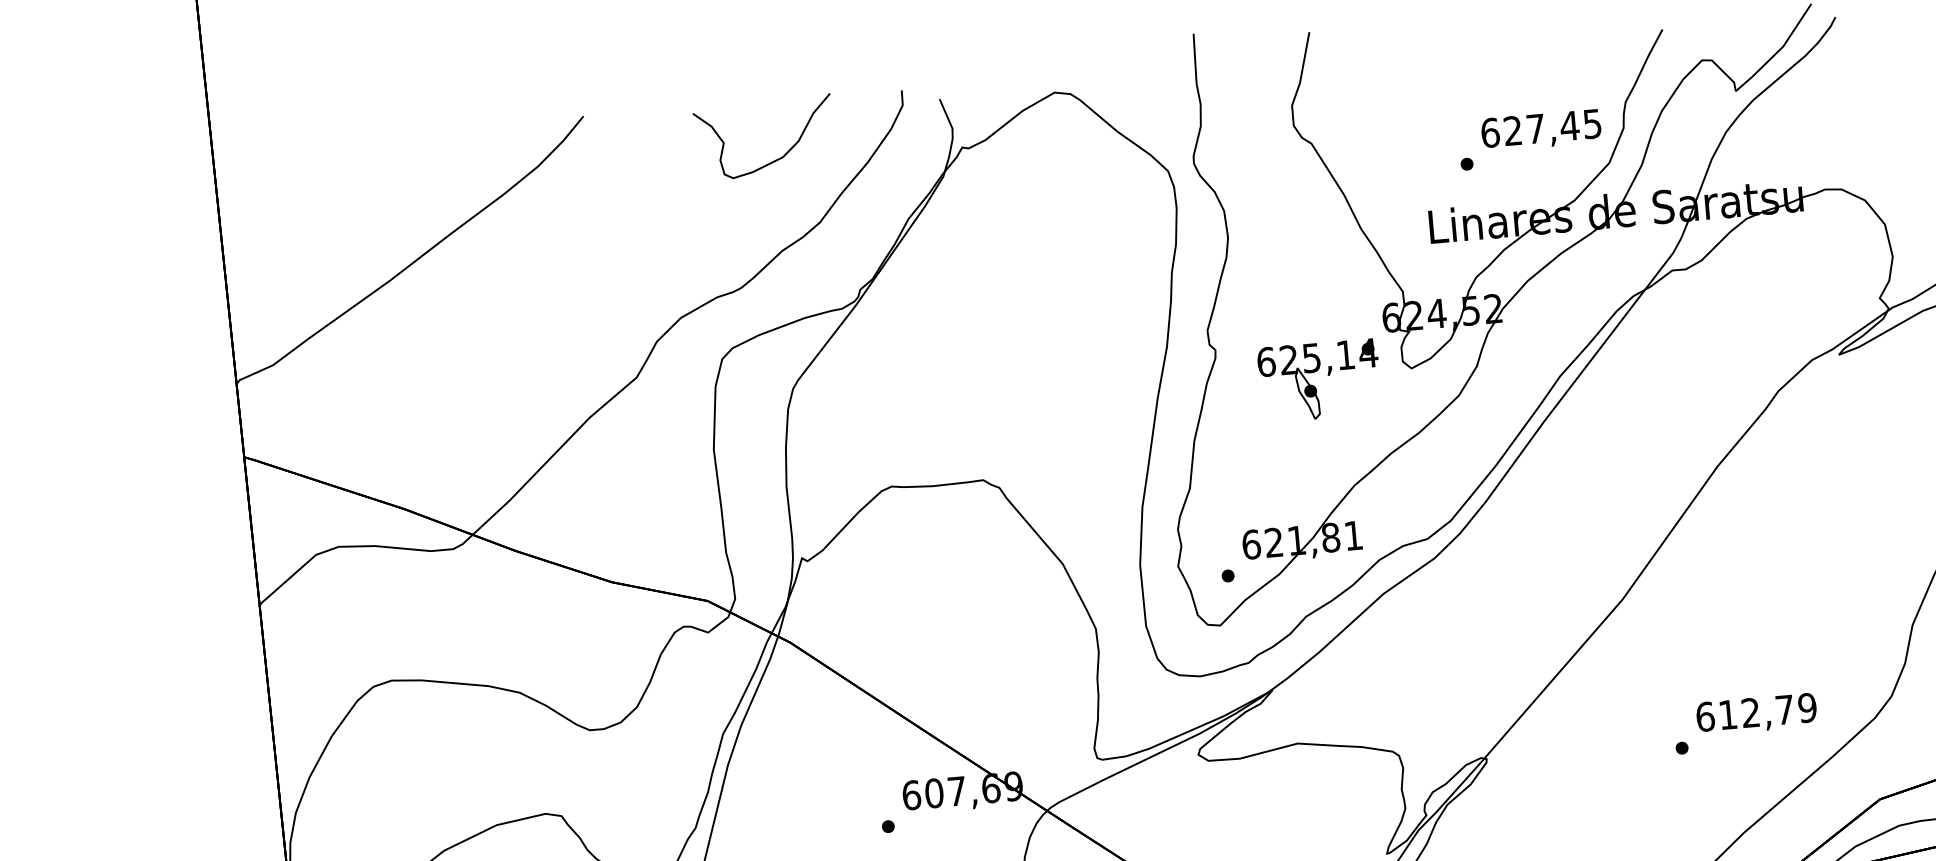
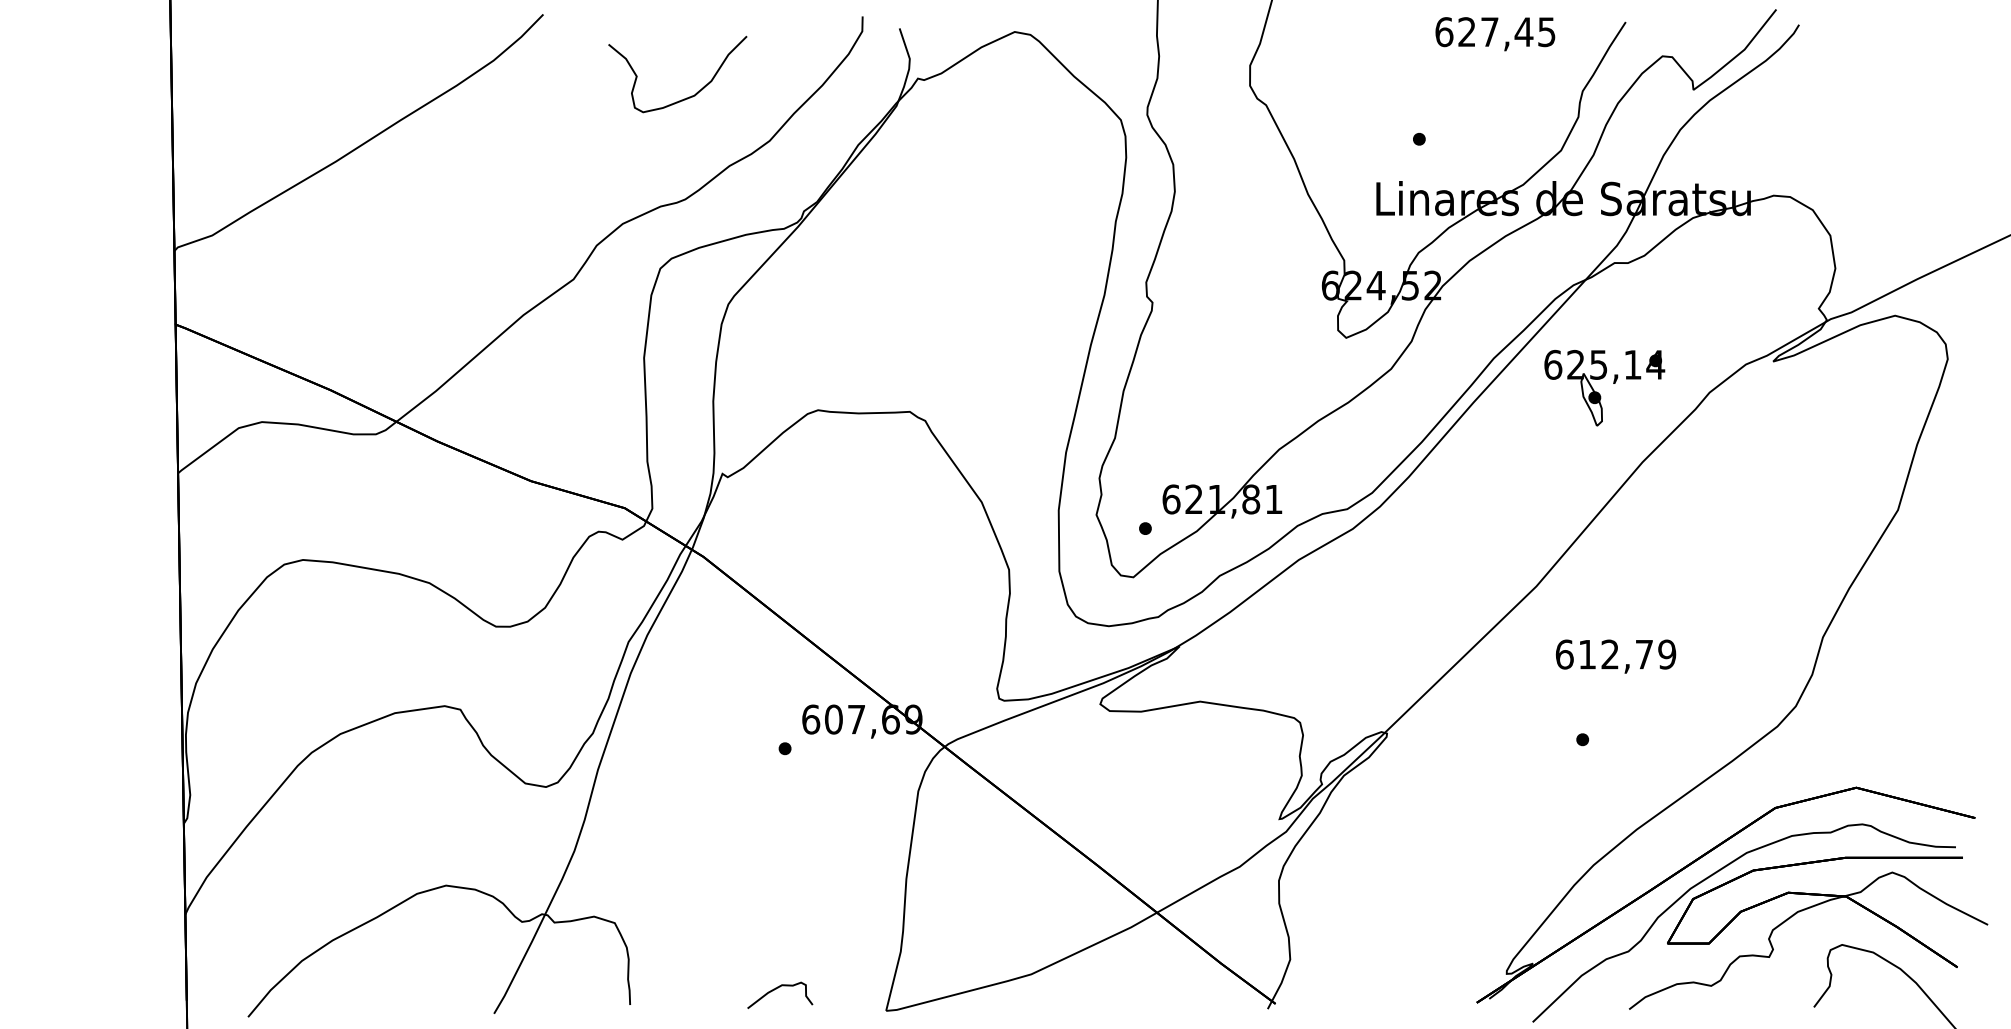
text: (1541, 130) -> (1495, 34), moved
curve: (775, 159) -> (686, 97), moved
part: (1315, 386) -> (1599, 393), moved
text: (1757, 714) -> (1616, 656), moved

